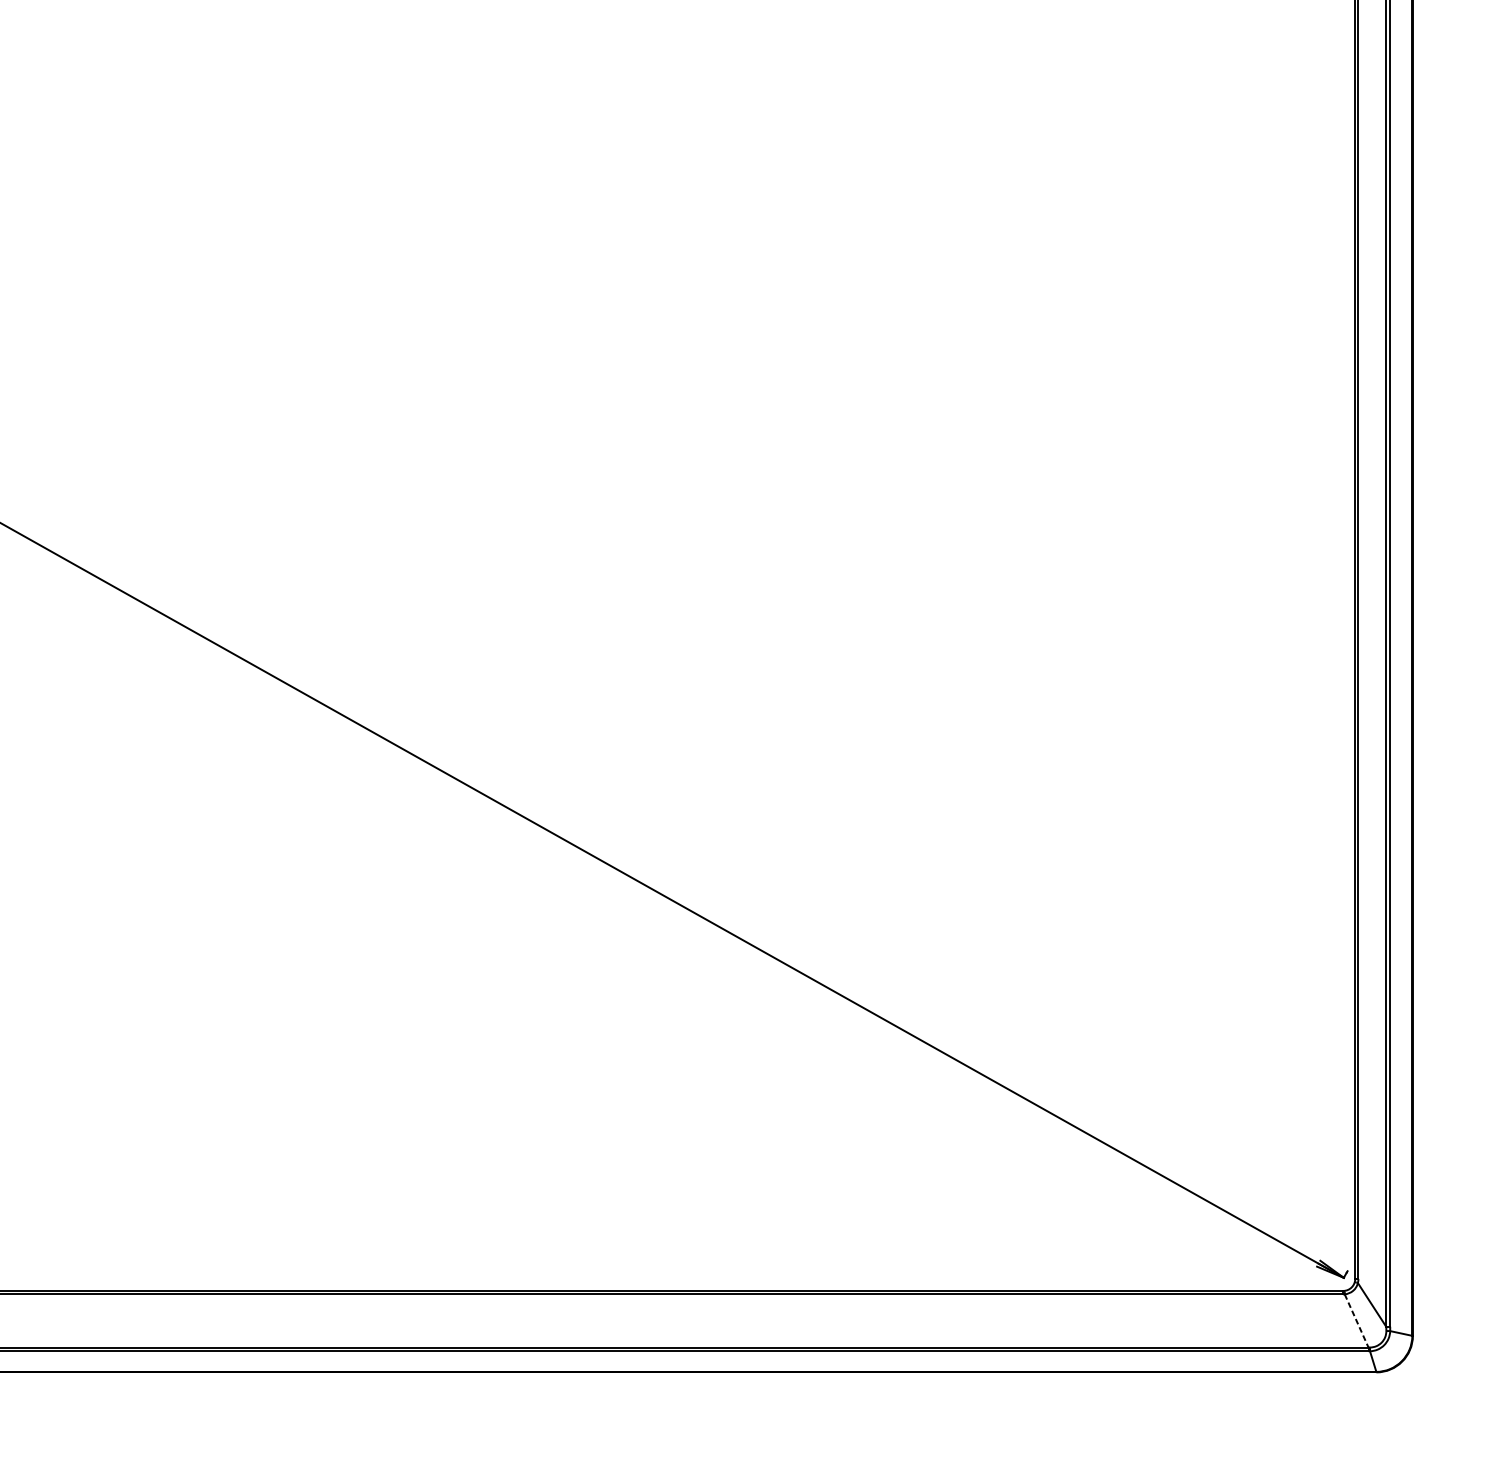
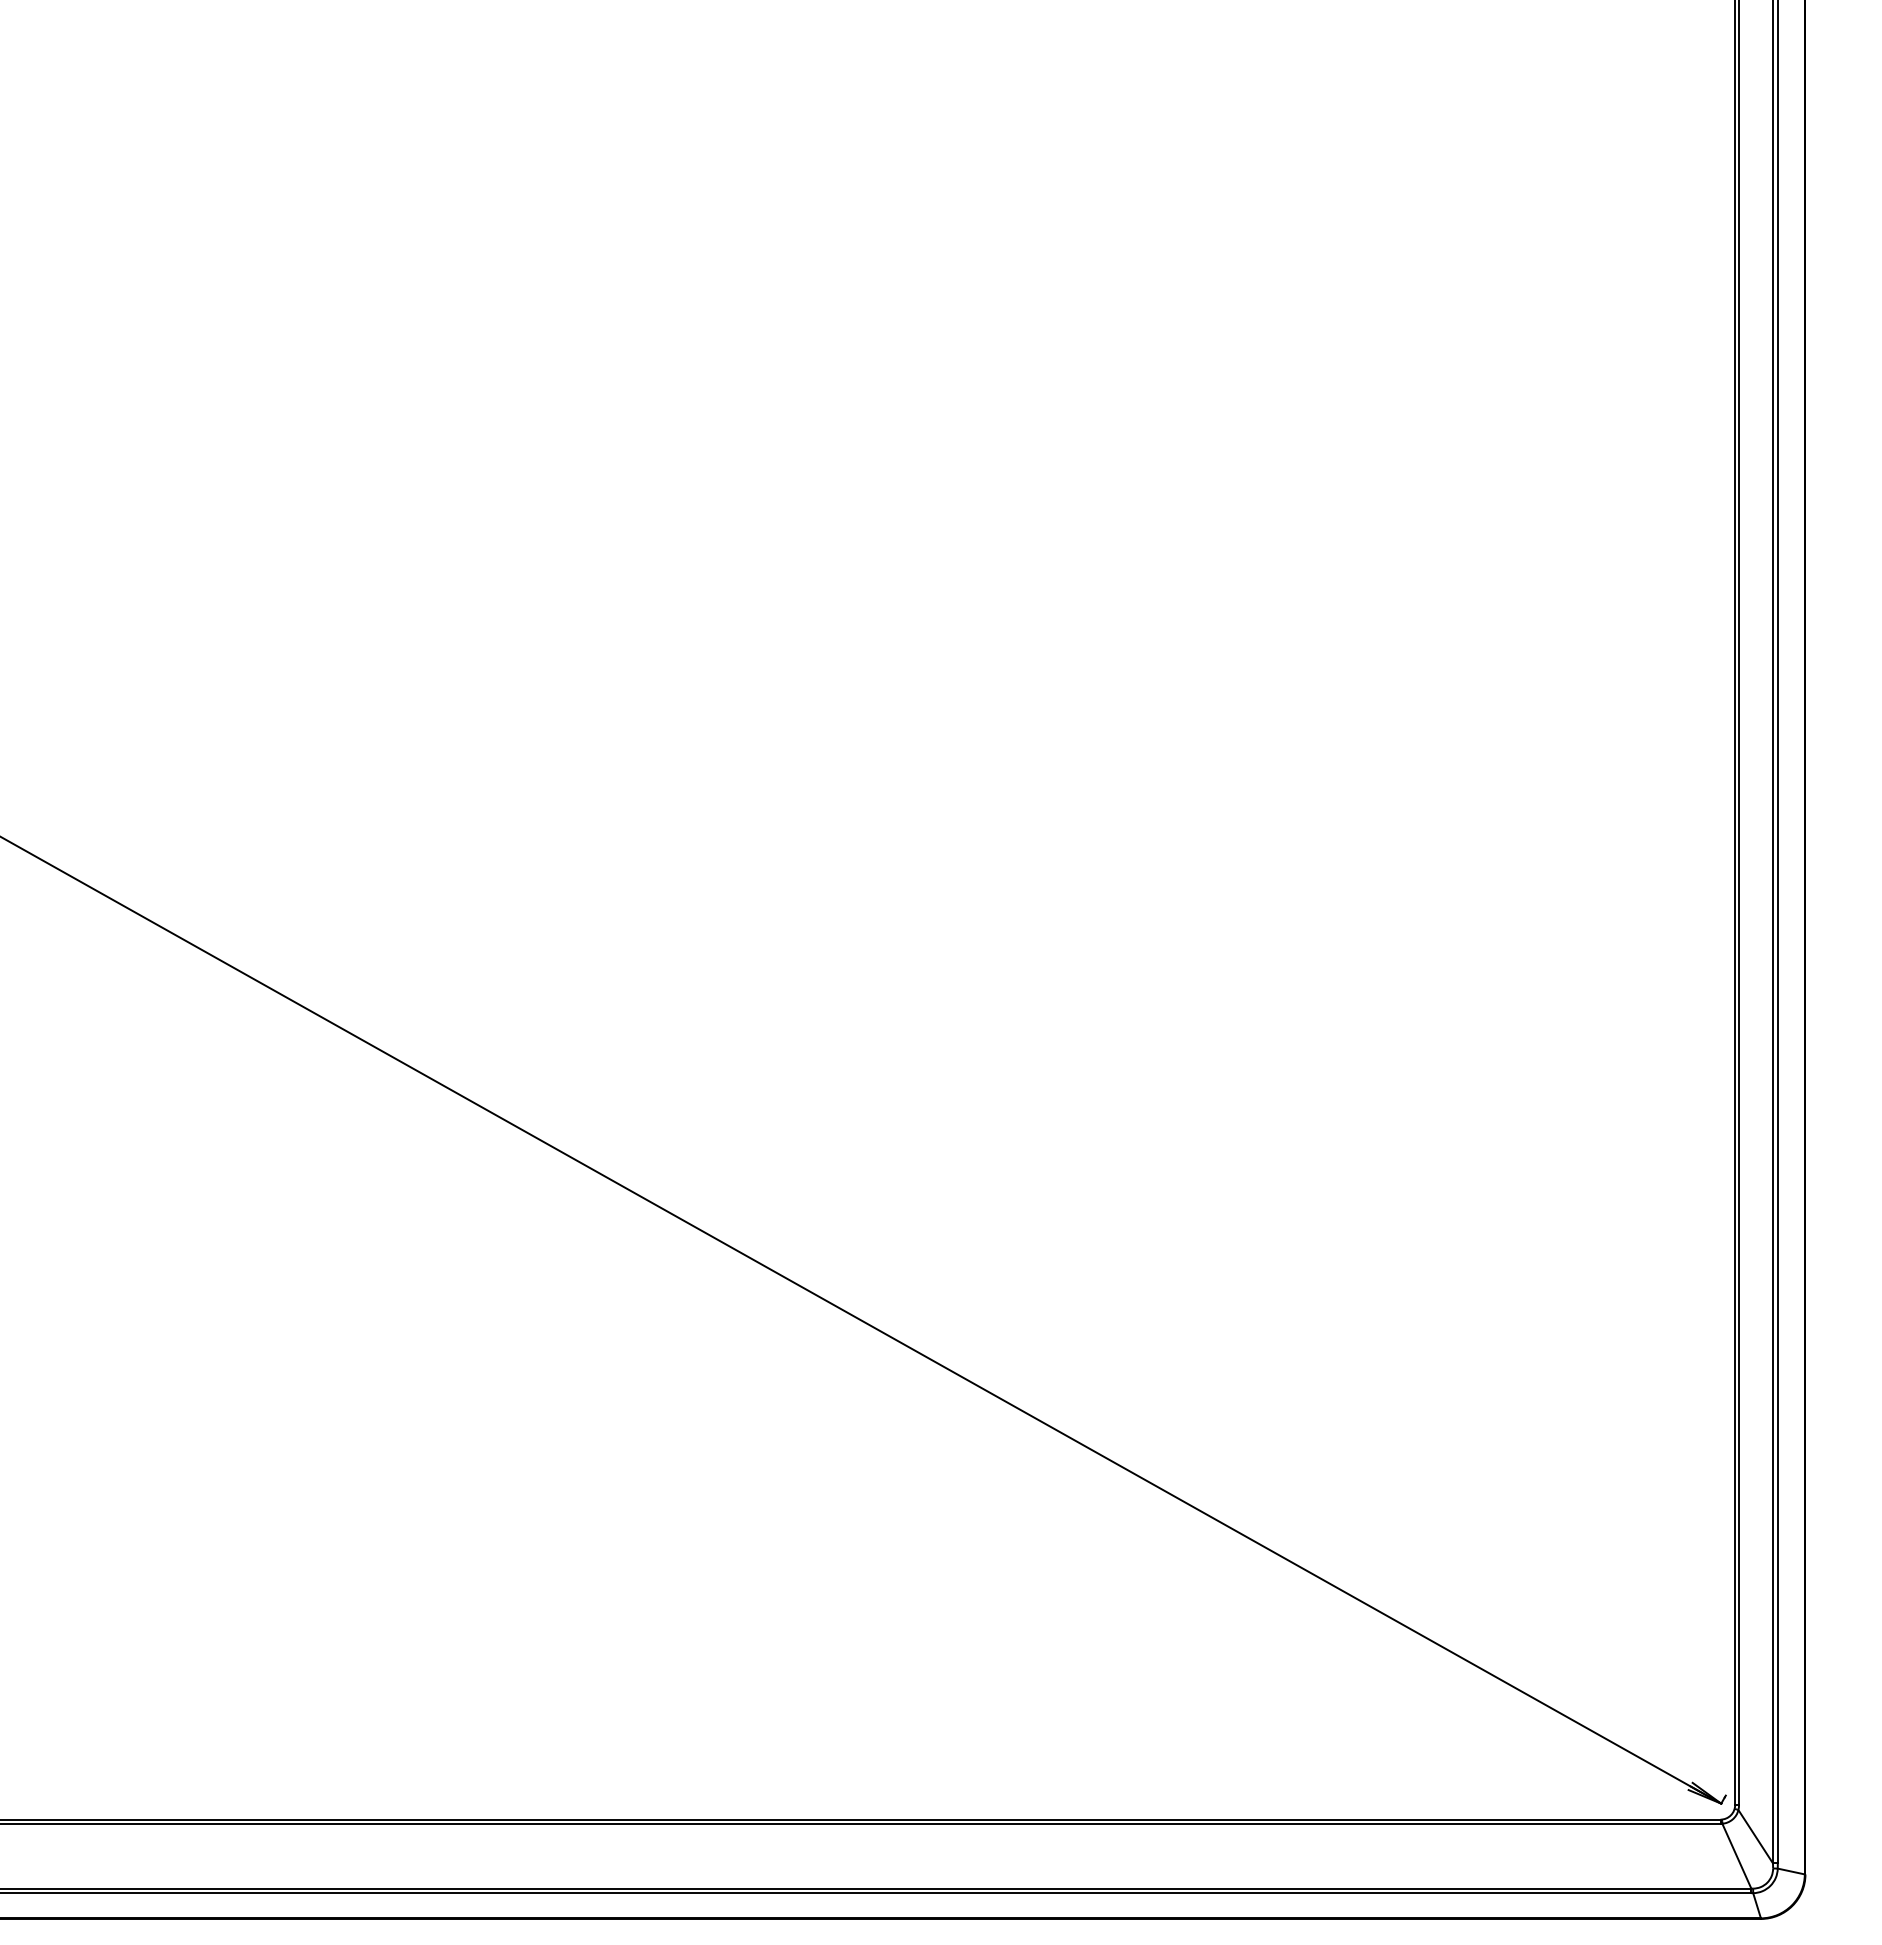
line: (1356, 1321) -> (1736, 1856), dashed -> solid

